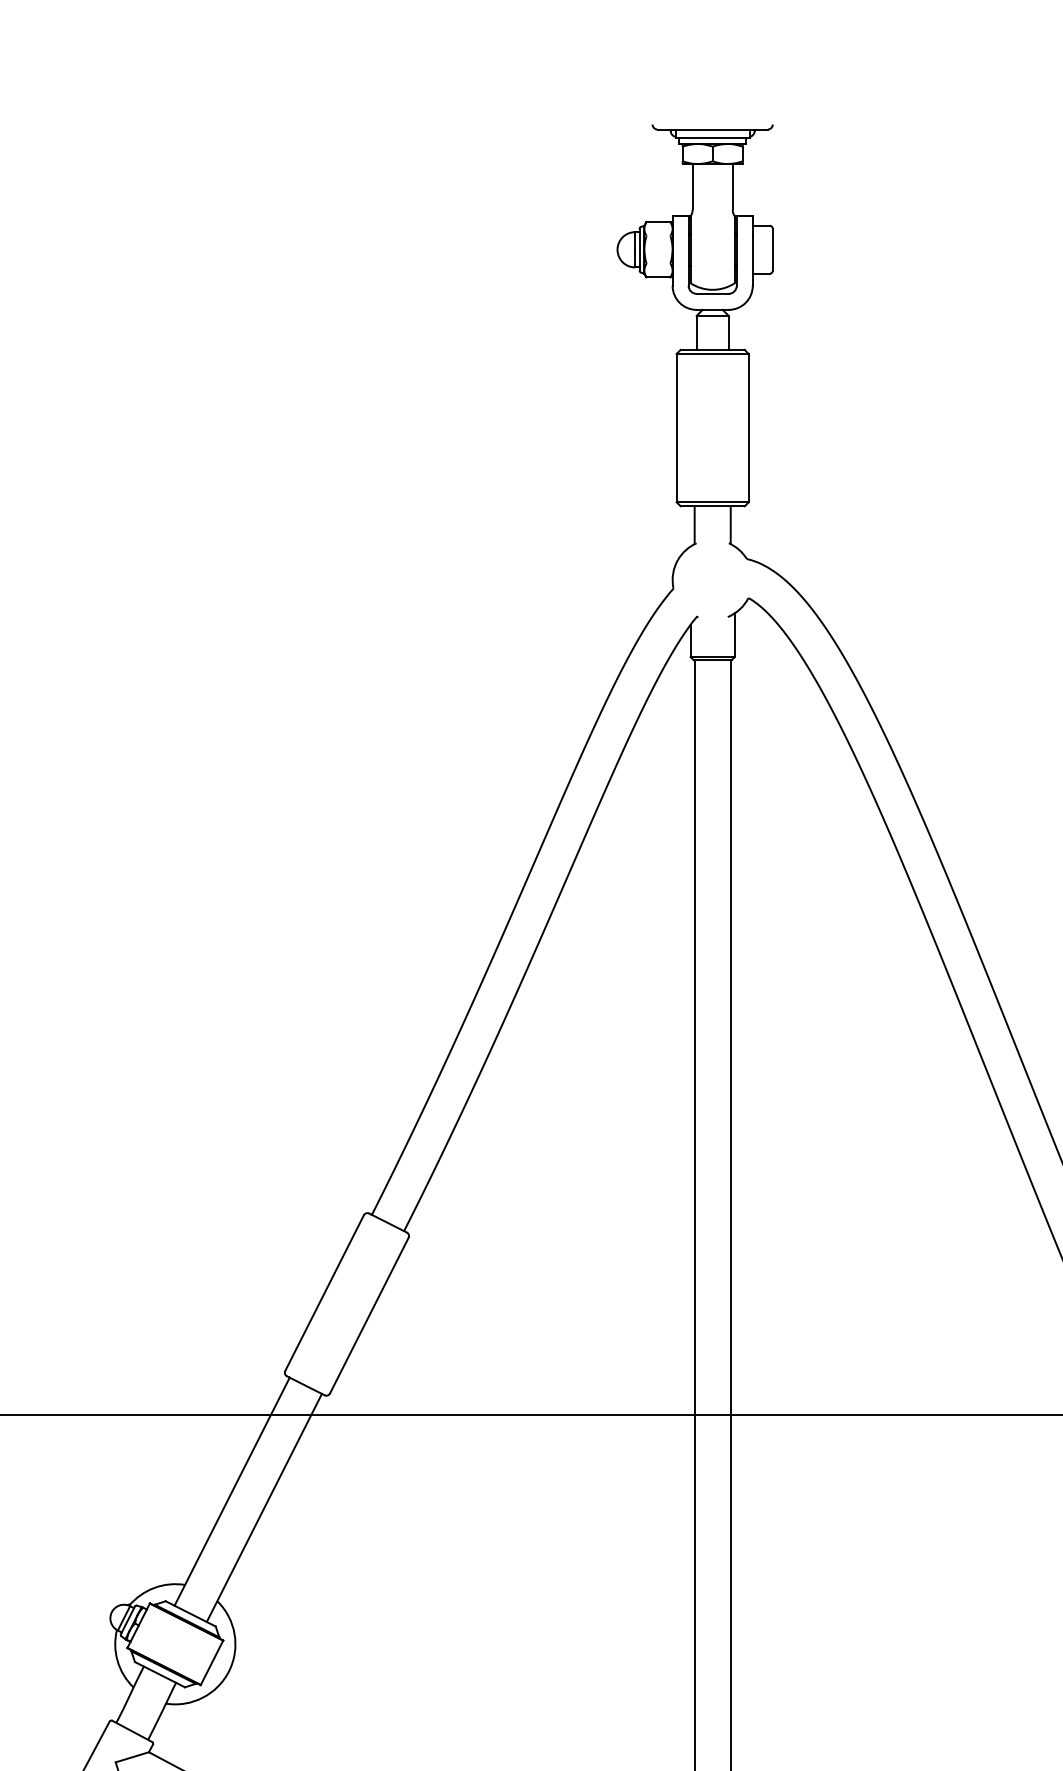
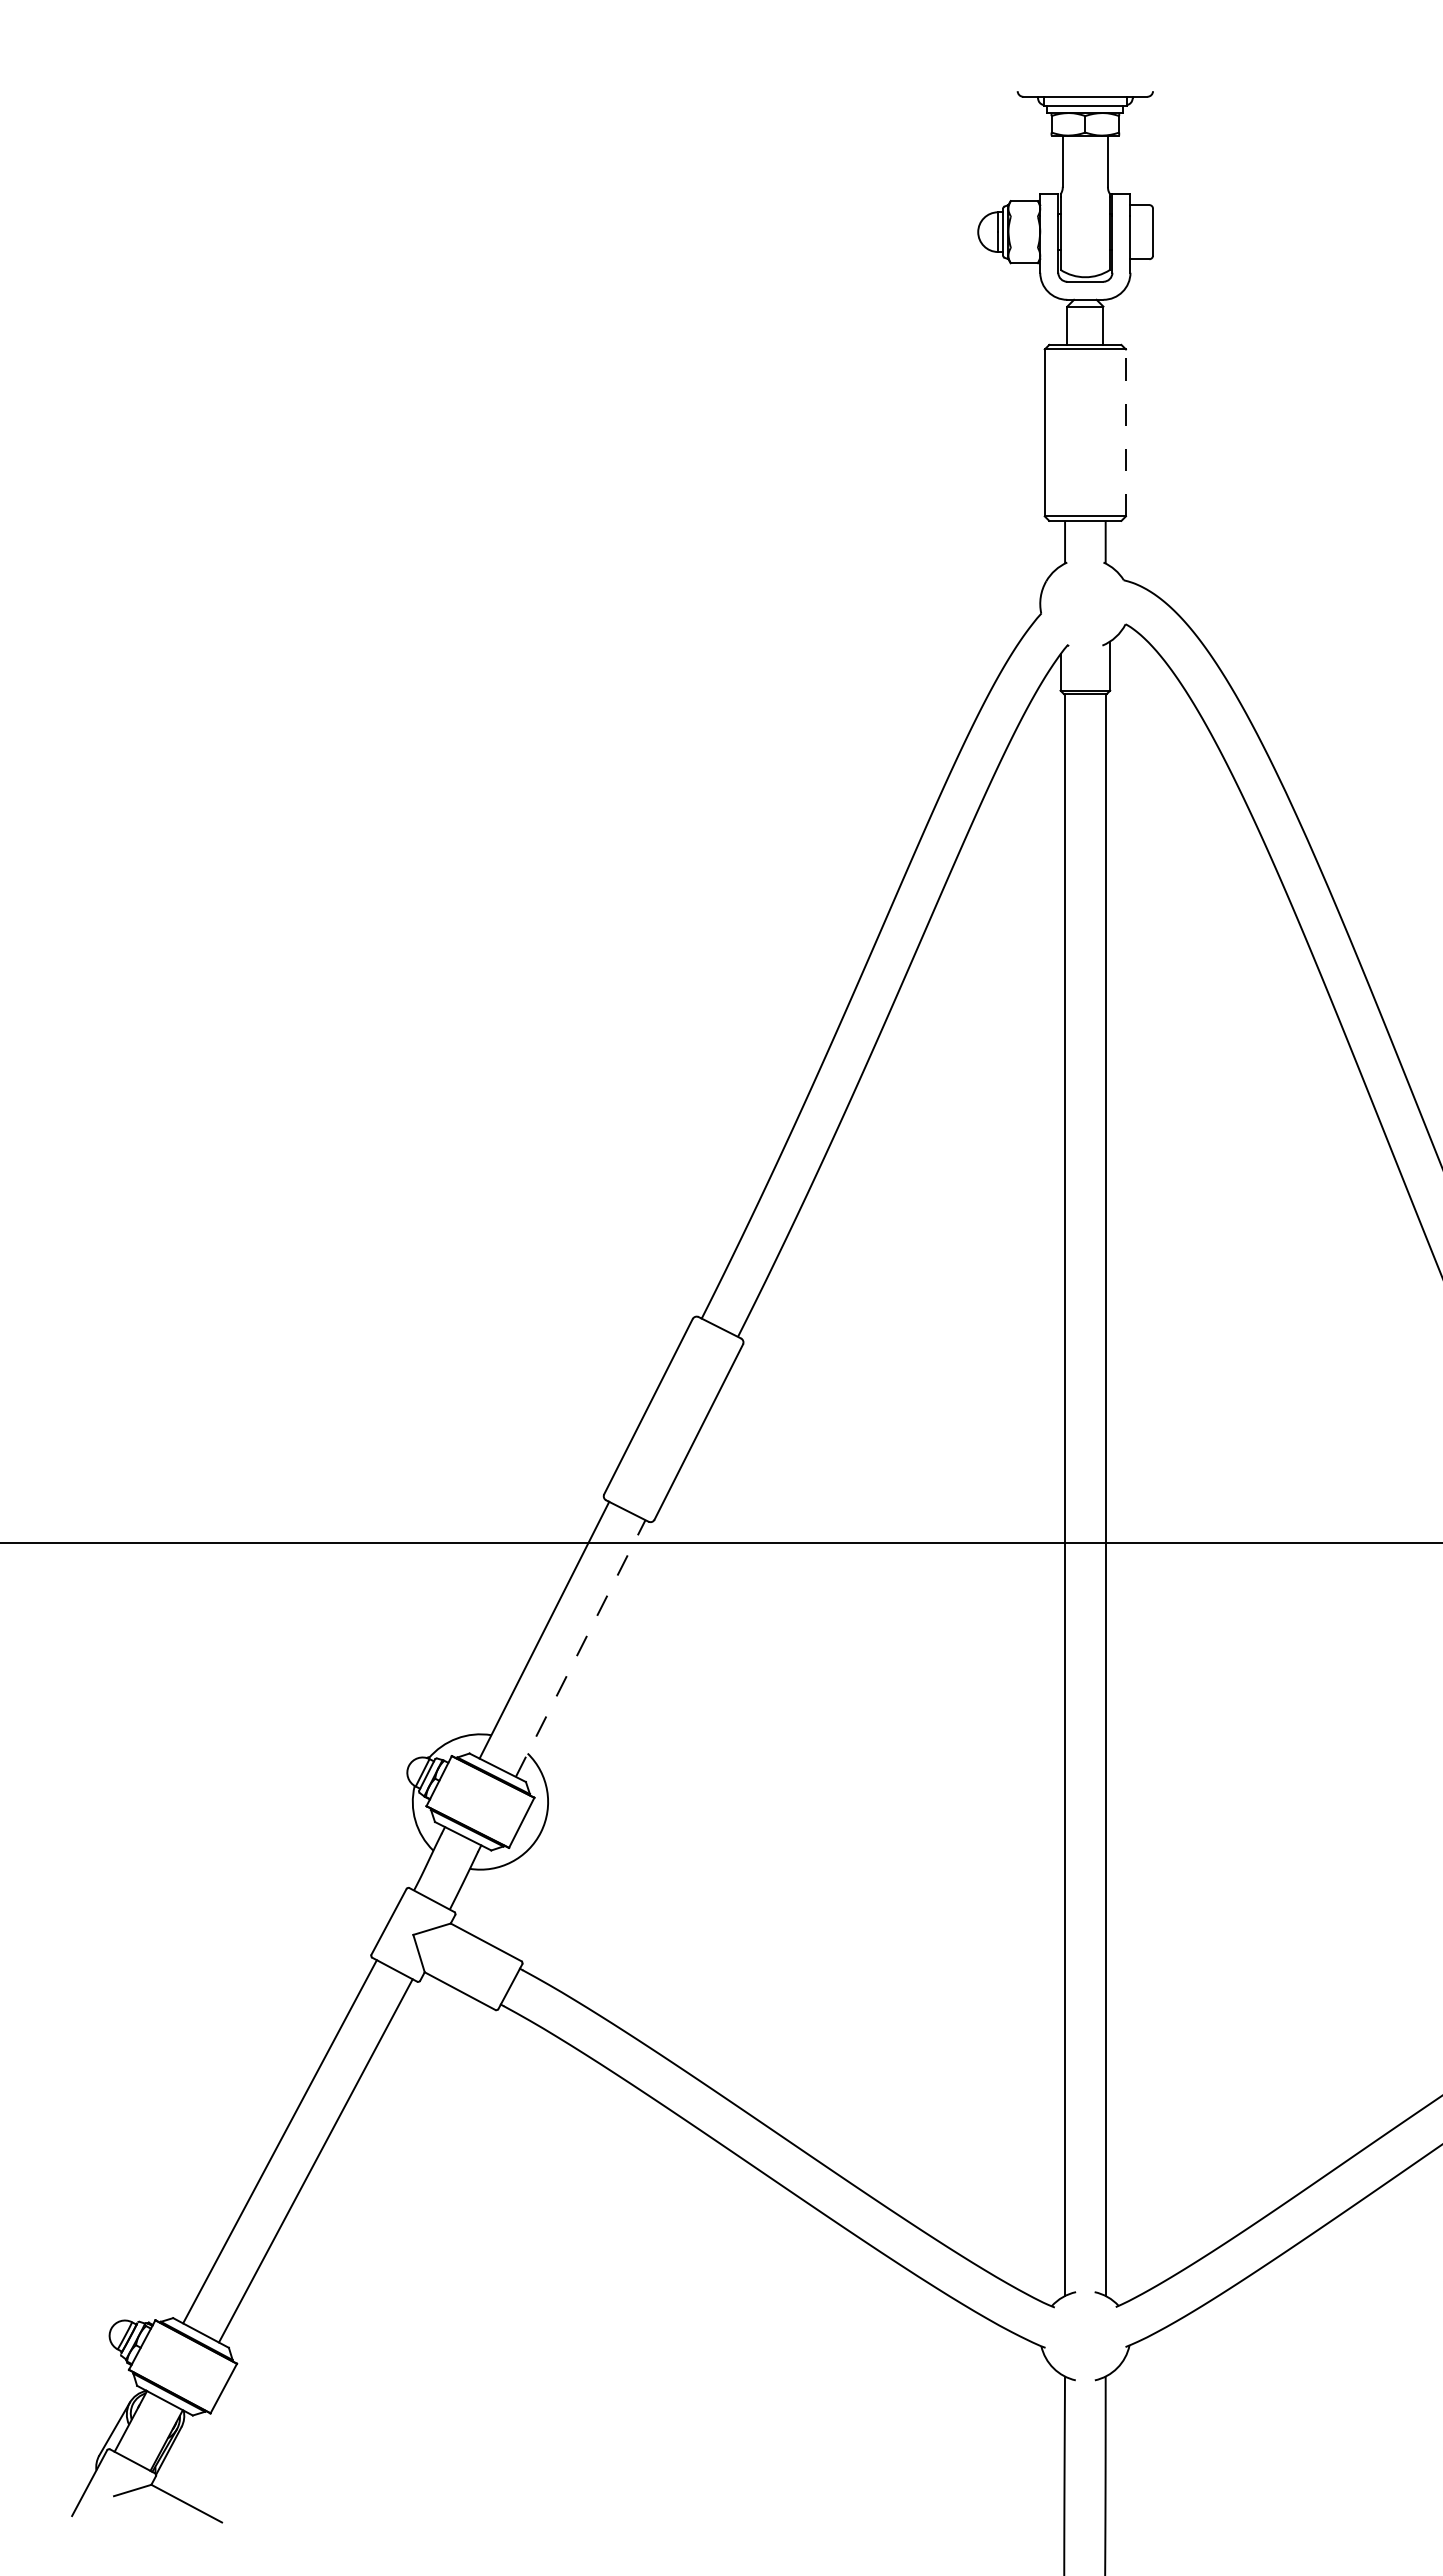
line: (748, 427) -> (1125, 432), solid -> dashed
line: (264, 1507) -> (580, 1648), solid -> dashed

